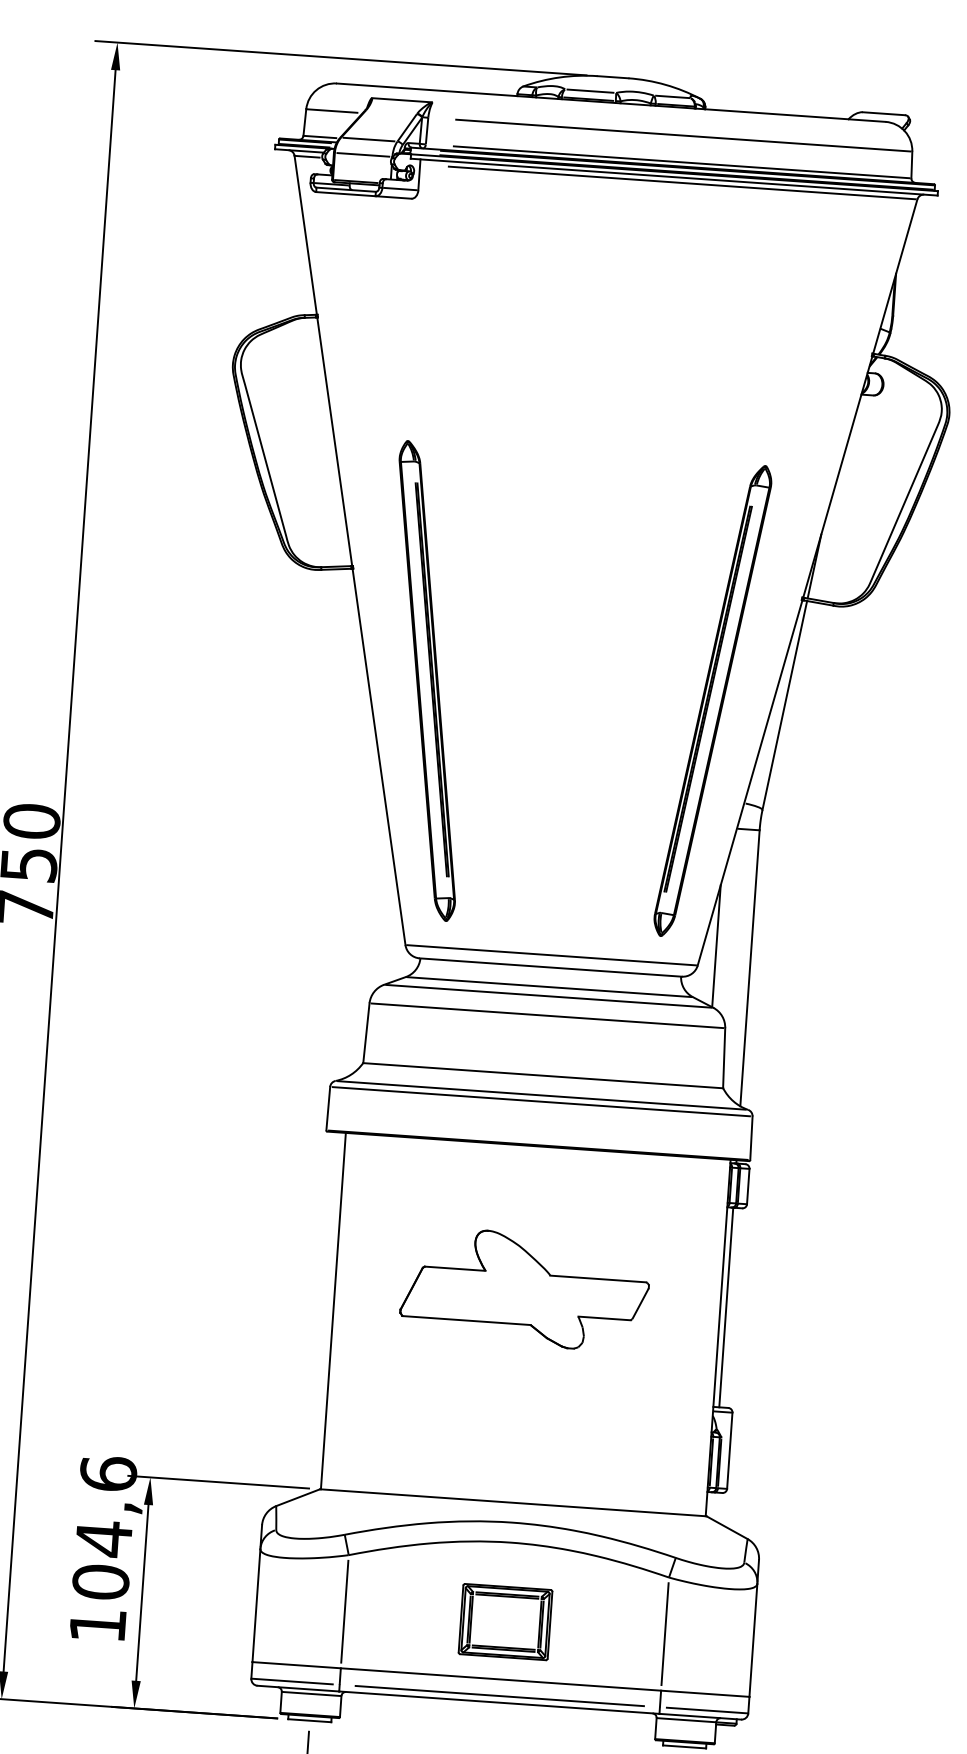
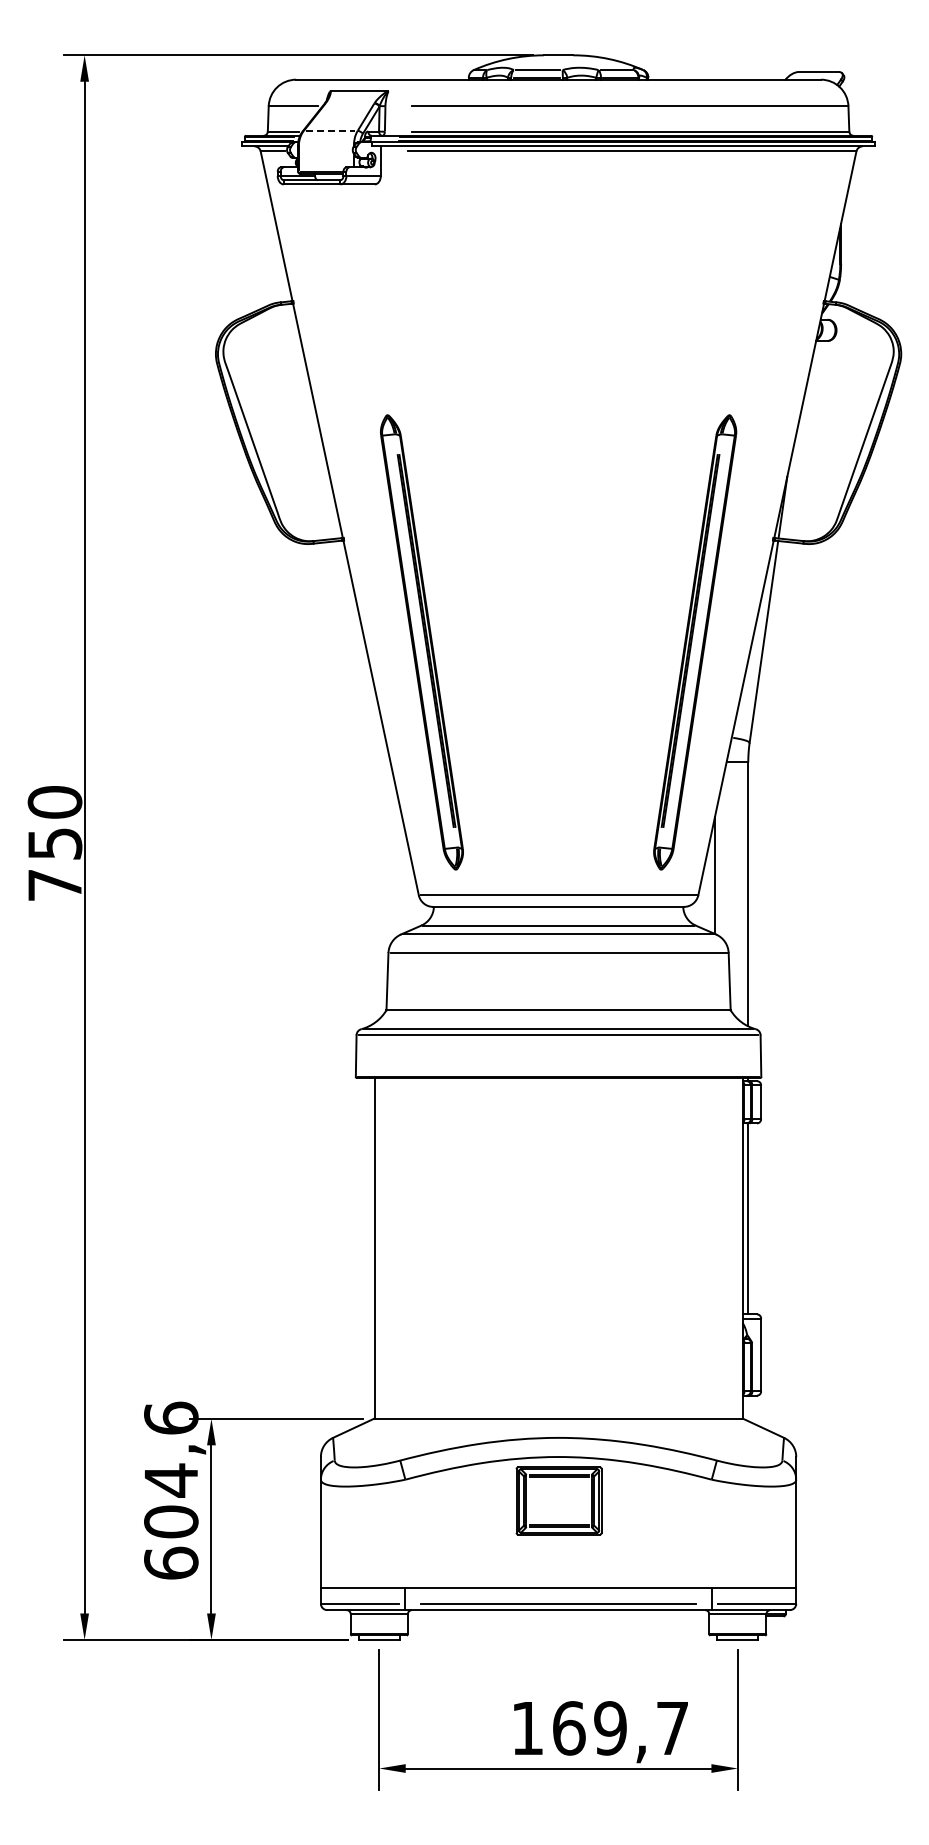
line: (369, 139) -> (330, 130), solid -> dashed
line: (362, 154) -> (325, 145), removed
part: (525, 1288) -> (555, 1214), removed
line: (344, 1611) -> (405, 1533), removed
part: (504, 1621) -> (558, 1500), moved
text: (98, 1624) -> (171, 1562), 104,6 -> 604,6
line: (664, 1633) -> (711, 1533), removed

